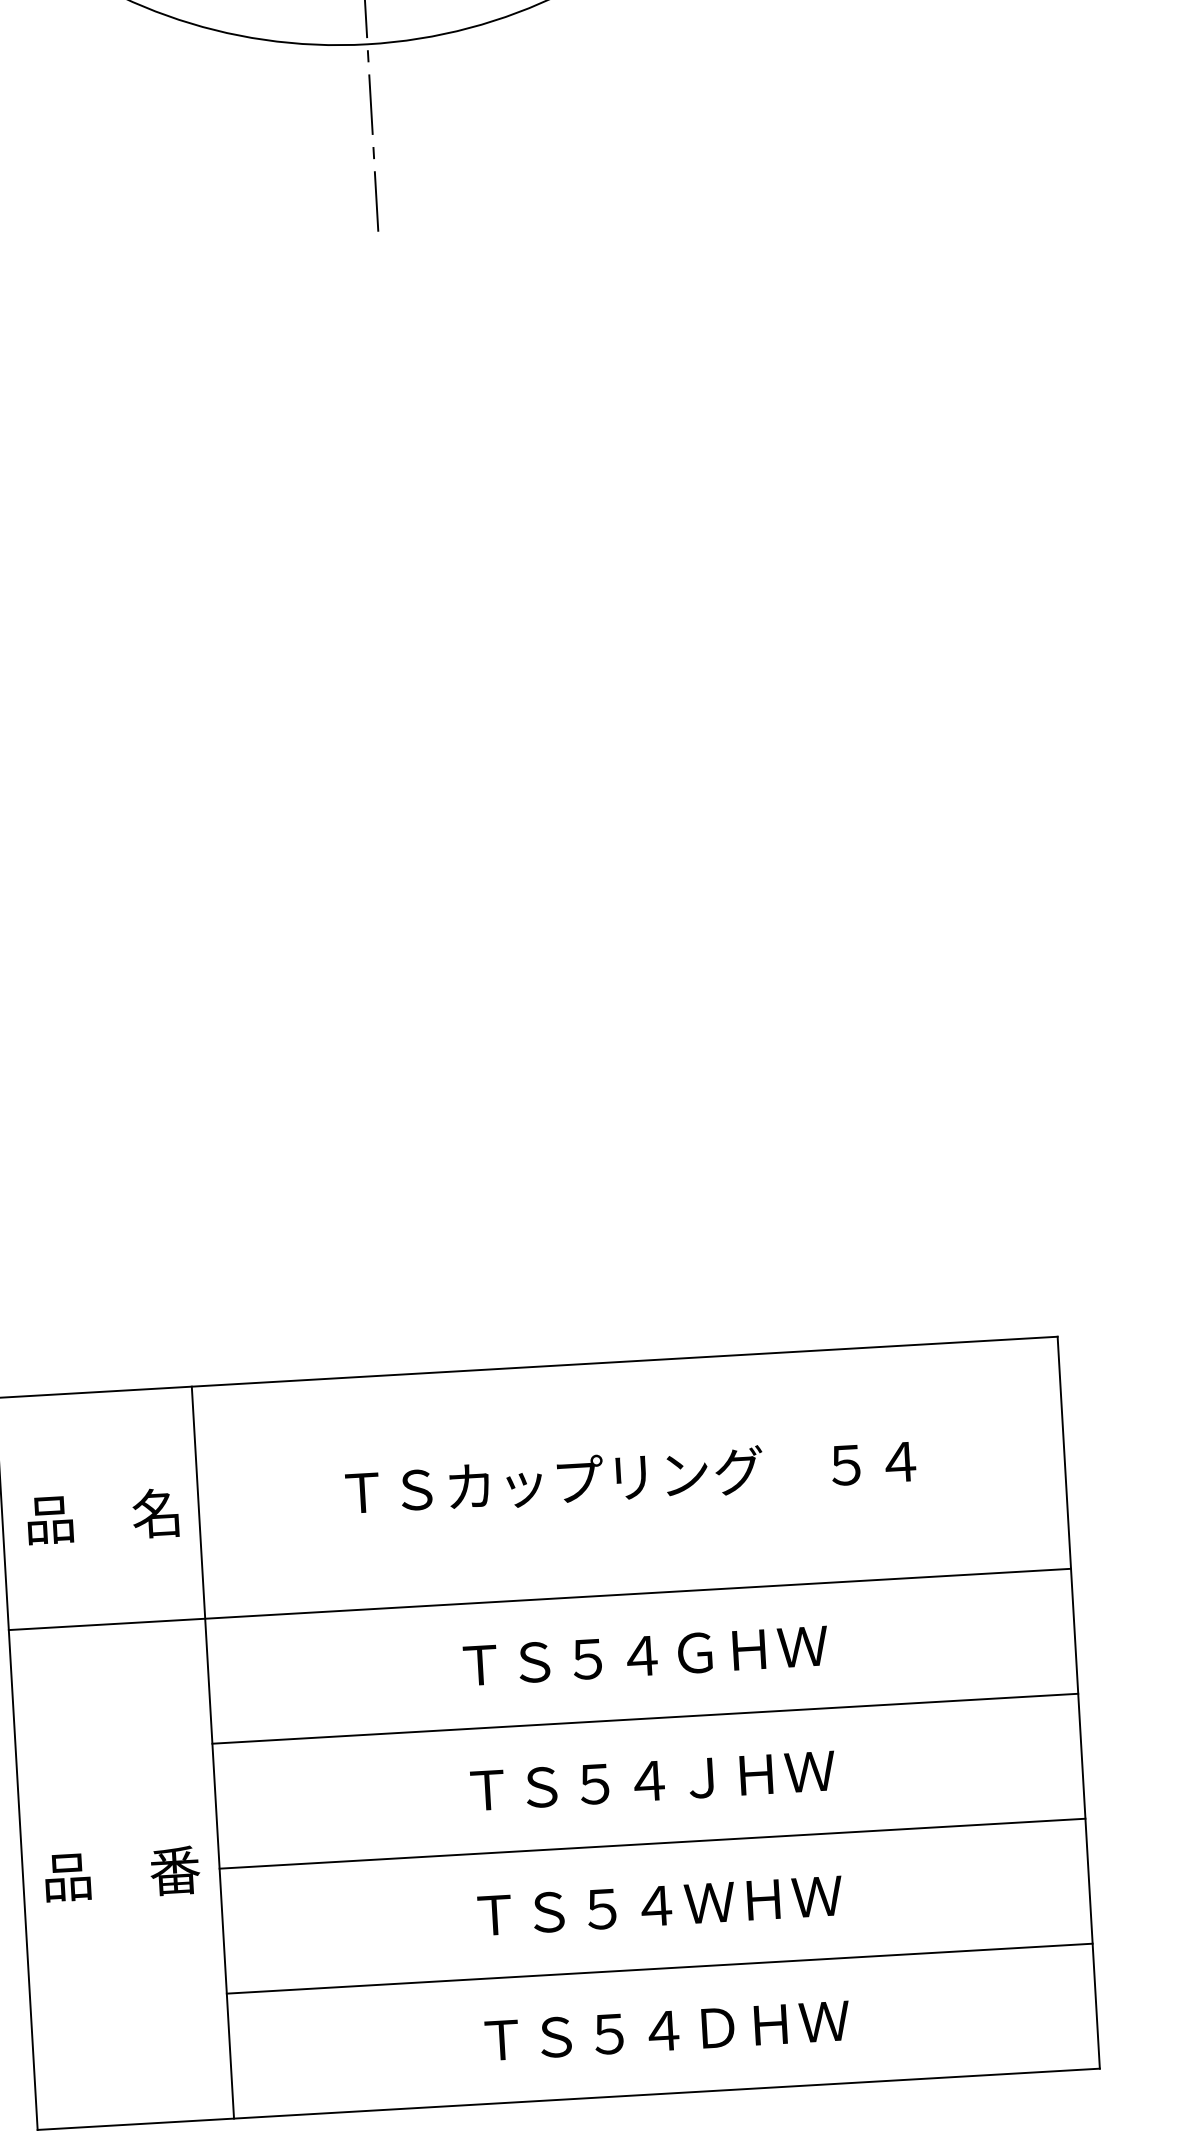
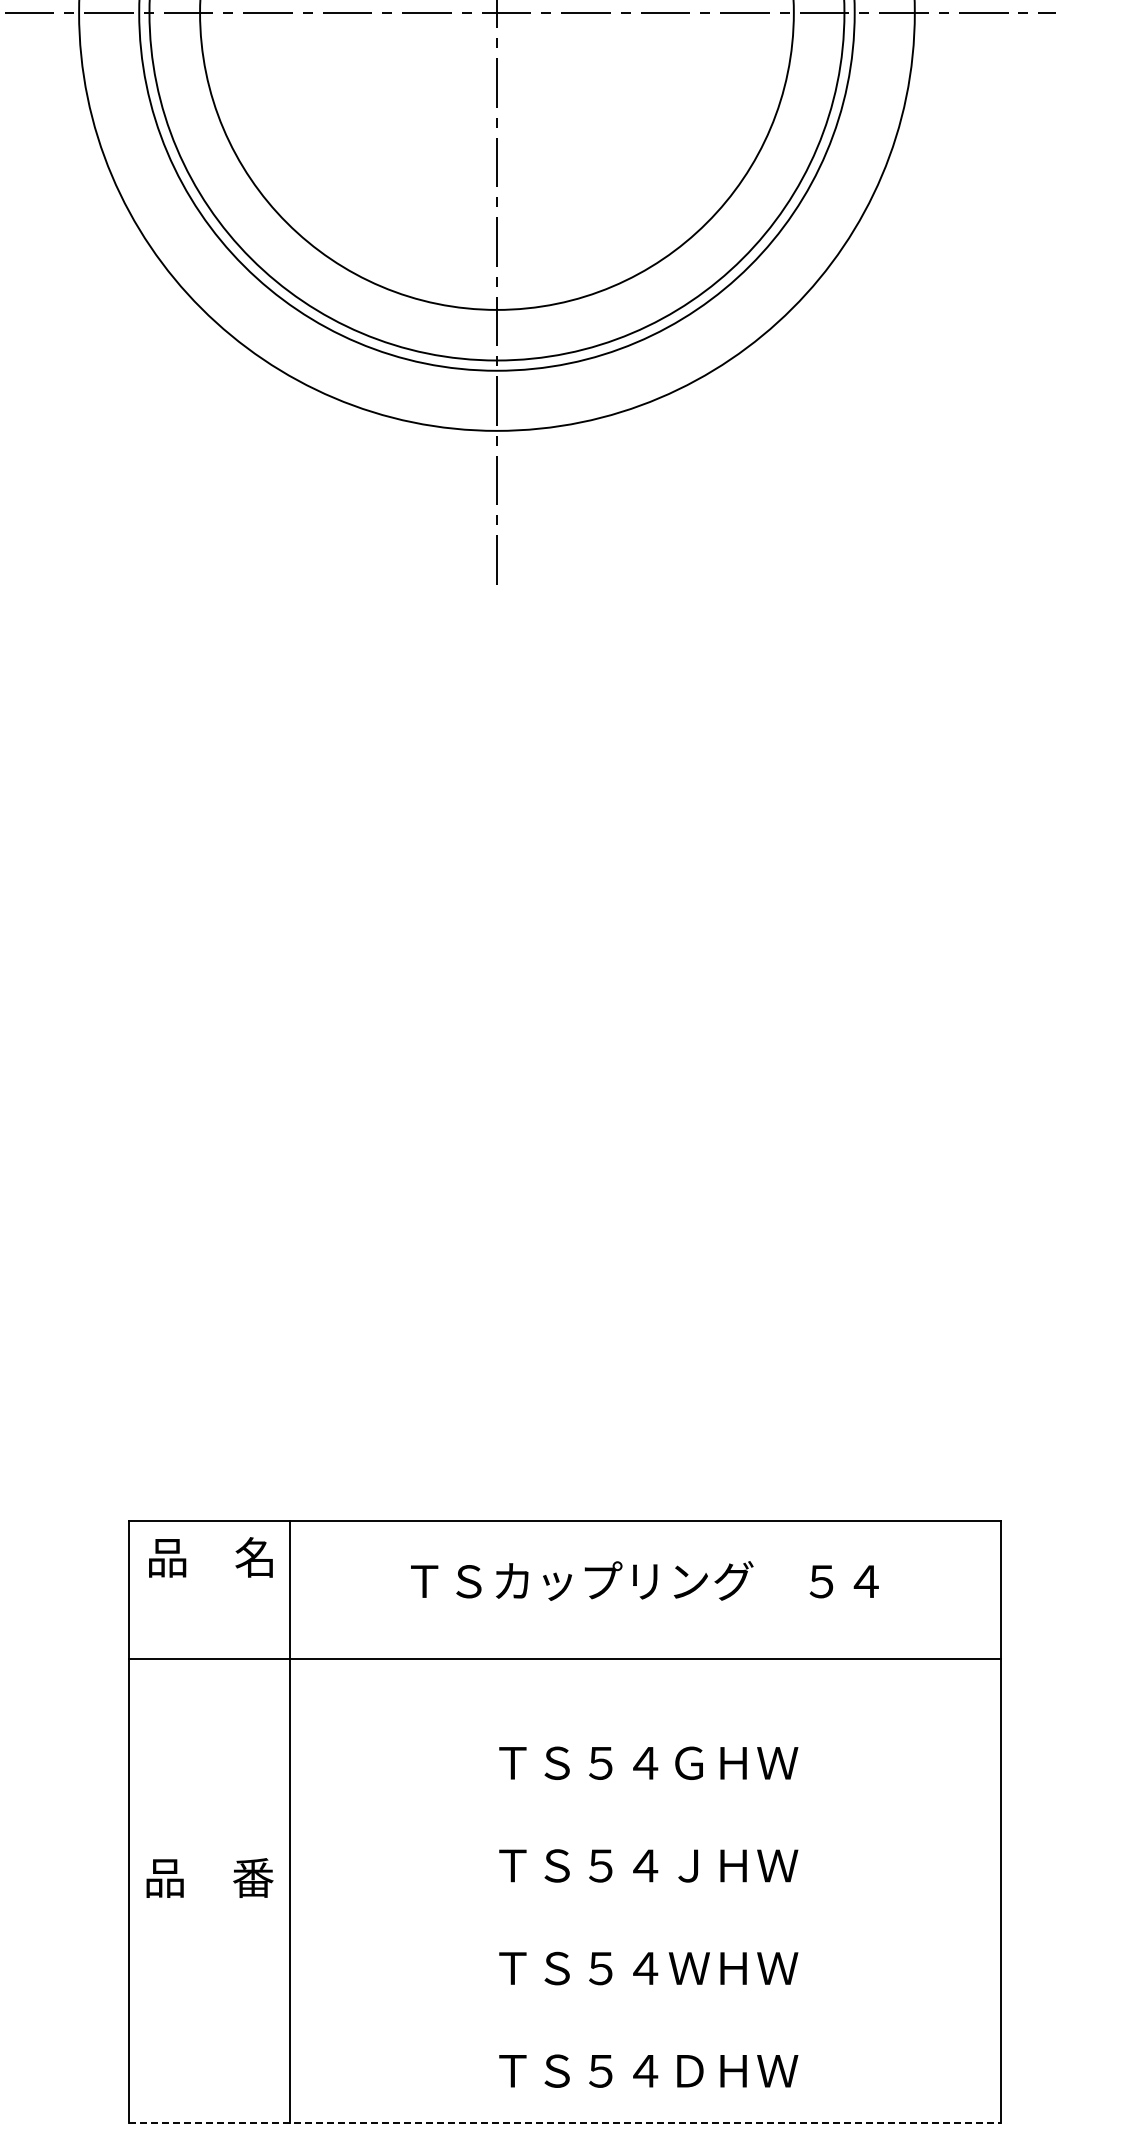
text: (630, 1476) -> (644, 1580), moved
text: (102, 1516) -> (210, 1557), moved
line: (539, 1600) -> (564, 1659), moved
line: (644, 1718) -> (644, 1814), removed
line: (651, 1844) -> (644, 1917), removed
text: (121, 1873) -> (209, 1877), moved
line: (658, 1968) -> (644, 2019), removed
line: (569, 2099) -> (565, 2122), solid -> dashed

